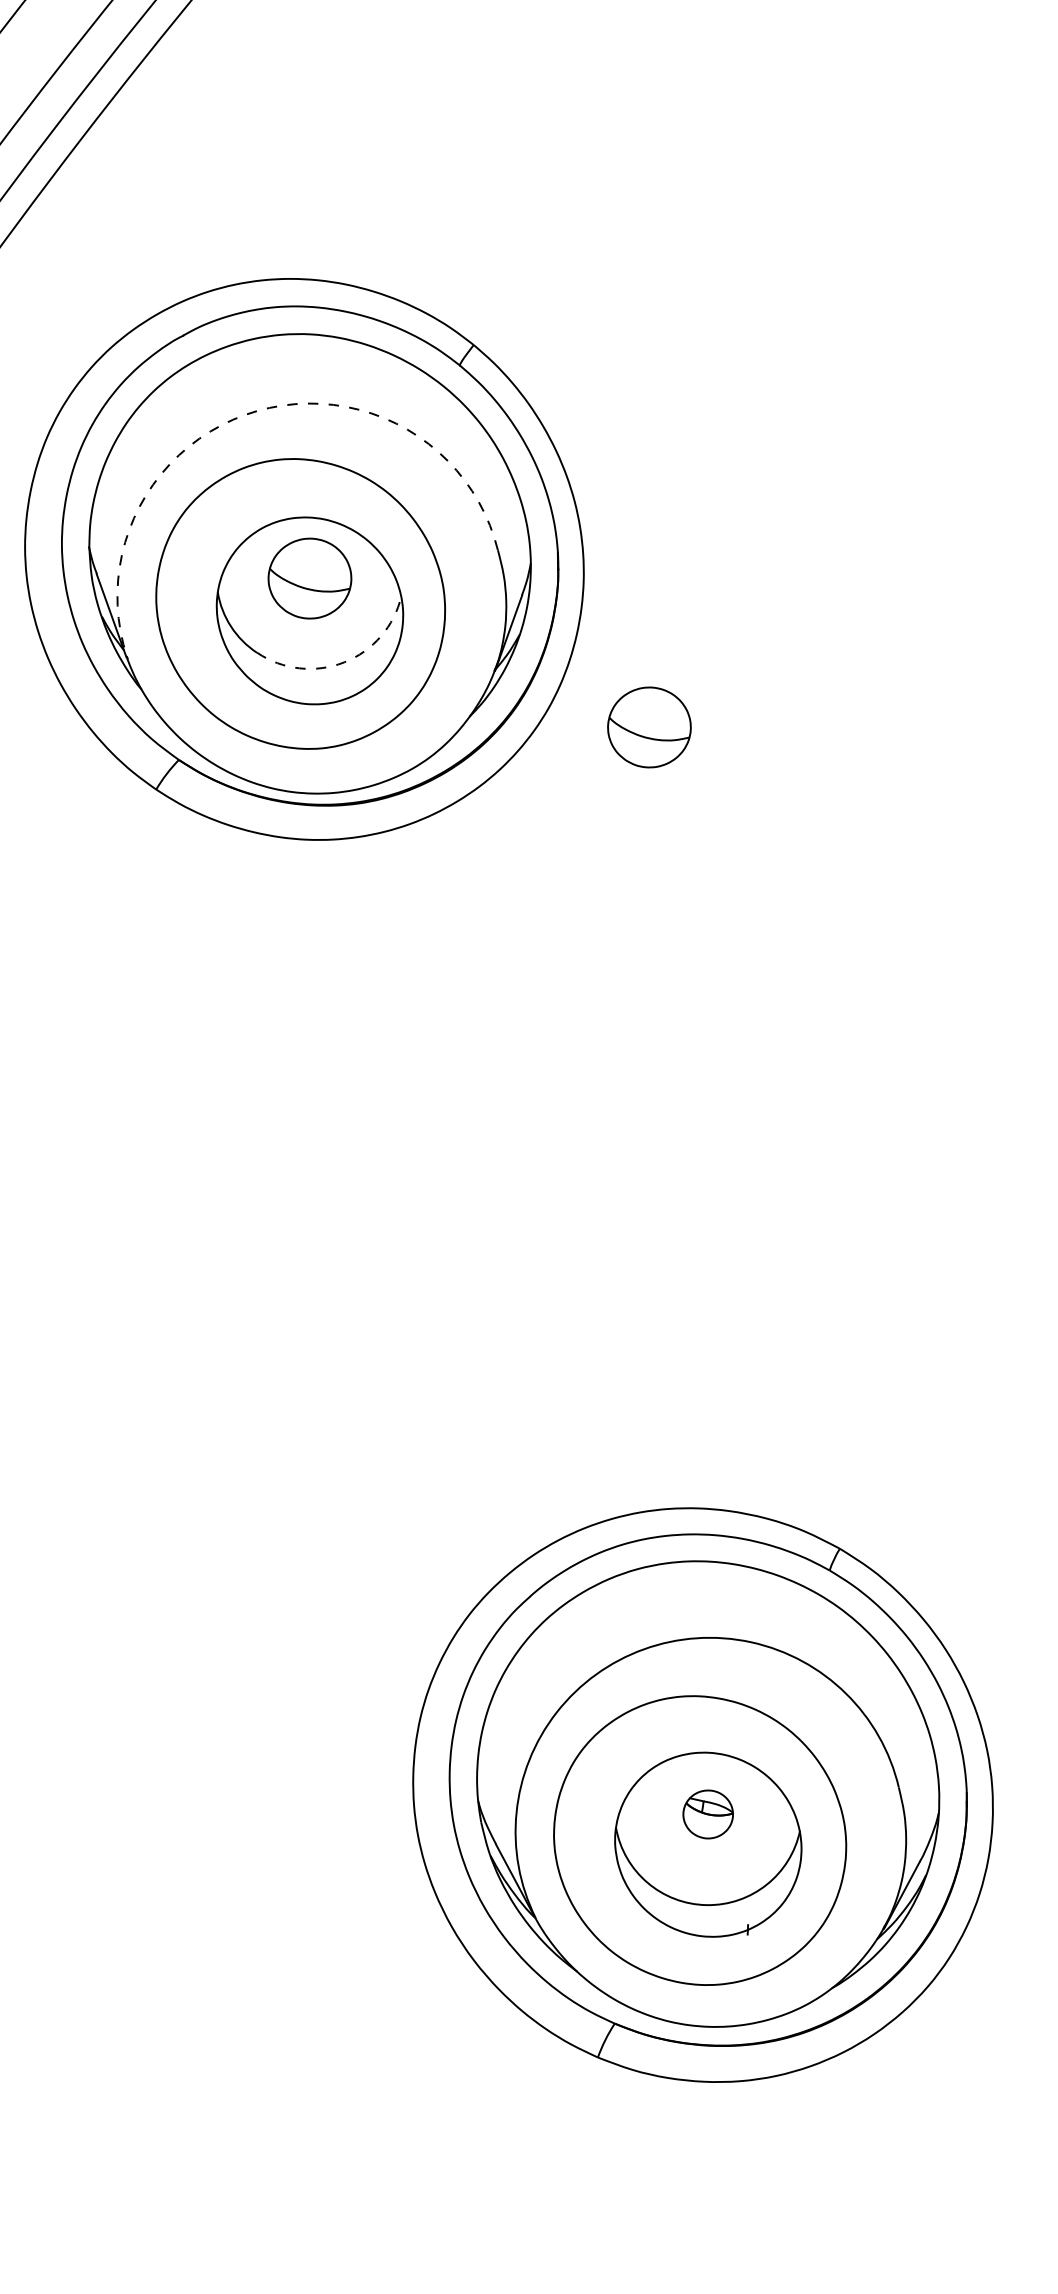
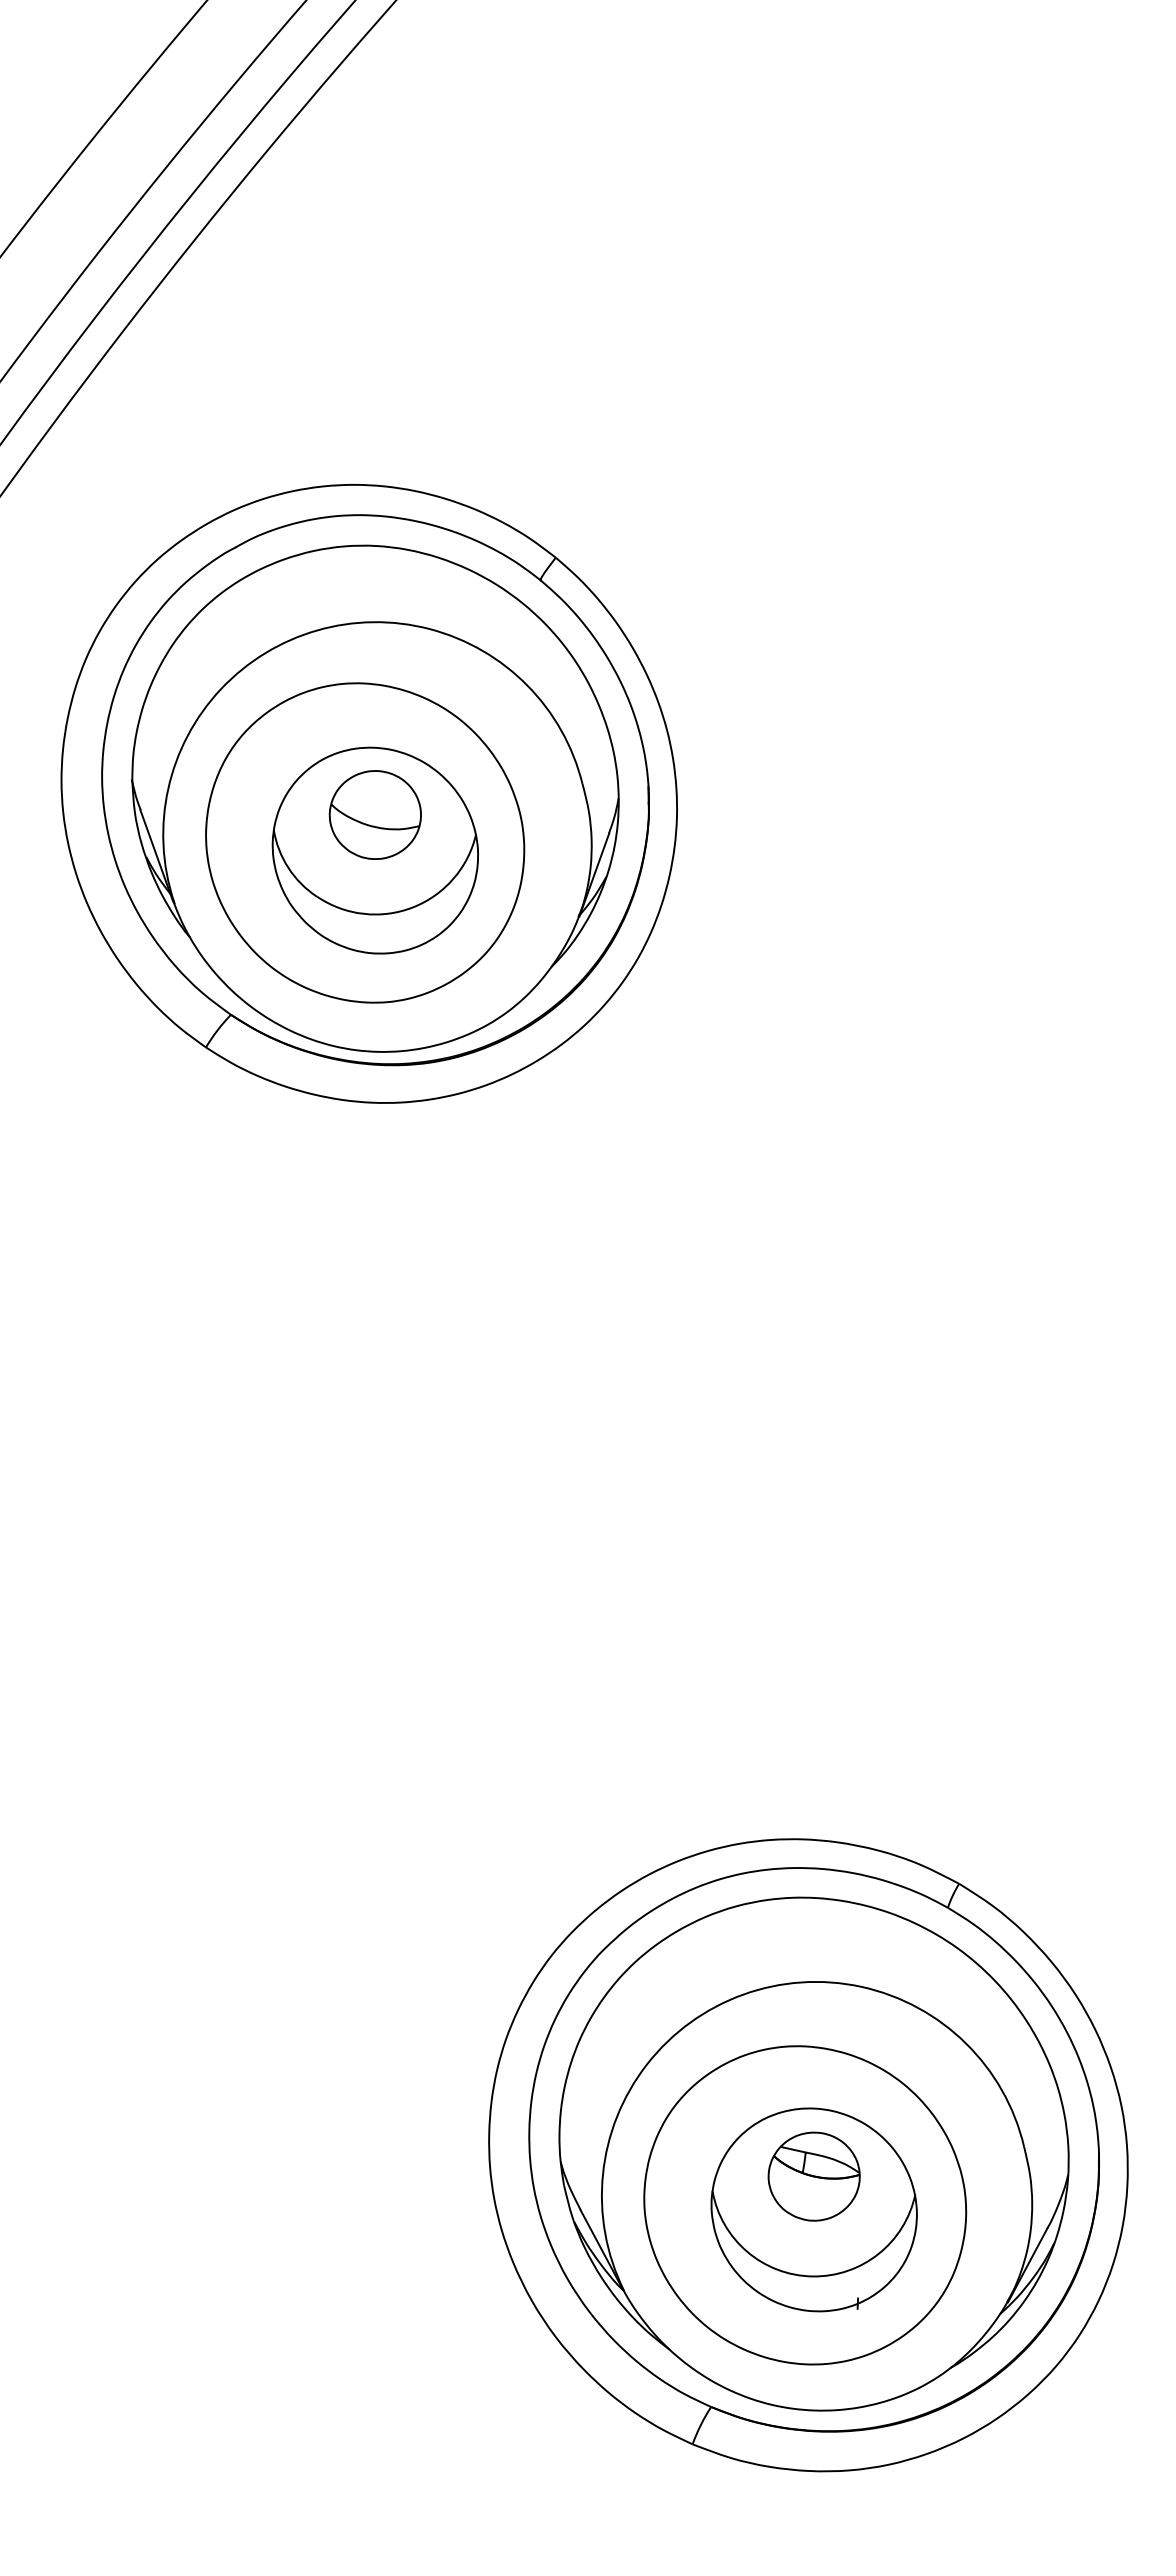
arc: (257, 411) -> (317, 630), dashed -> solid
arc: (344, 662) -> (413, 907), dashed -> solid
part: (648, 726) -> (748, 978), removed
part: (707, 1814) -> (813, 2176), size x1.67

